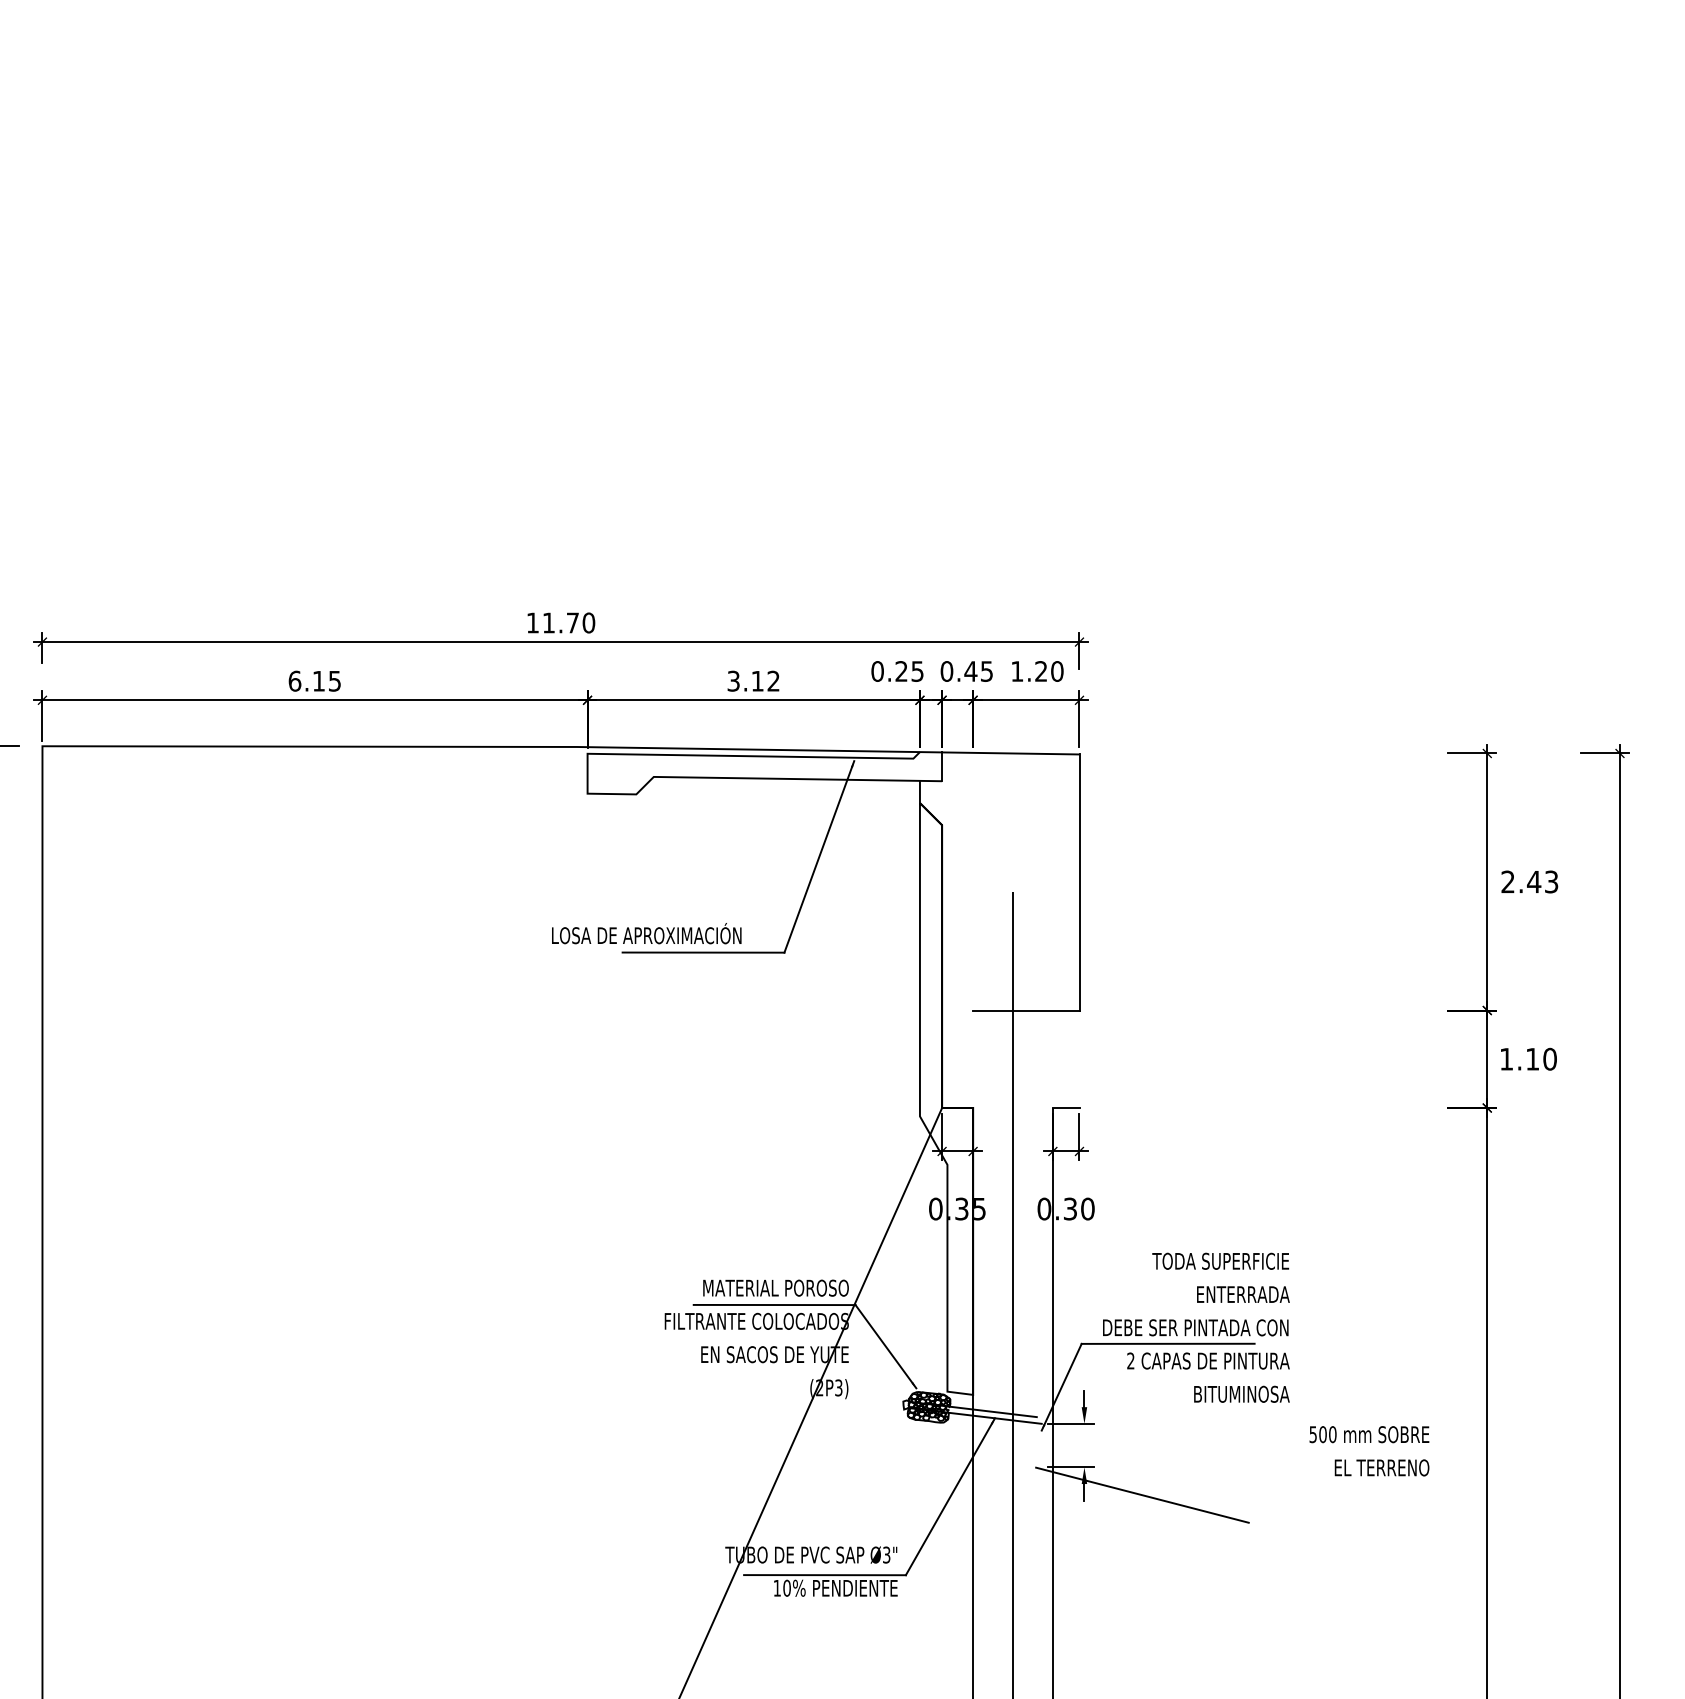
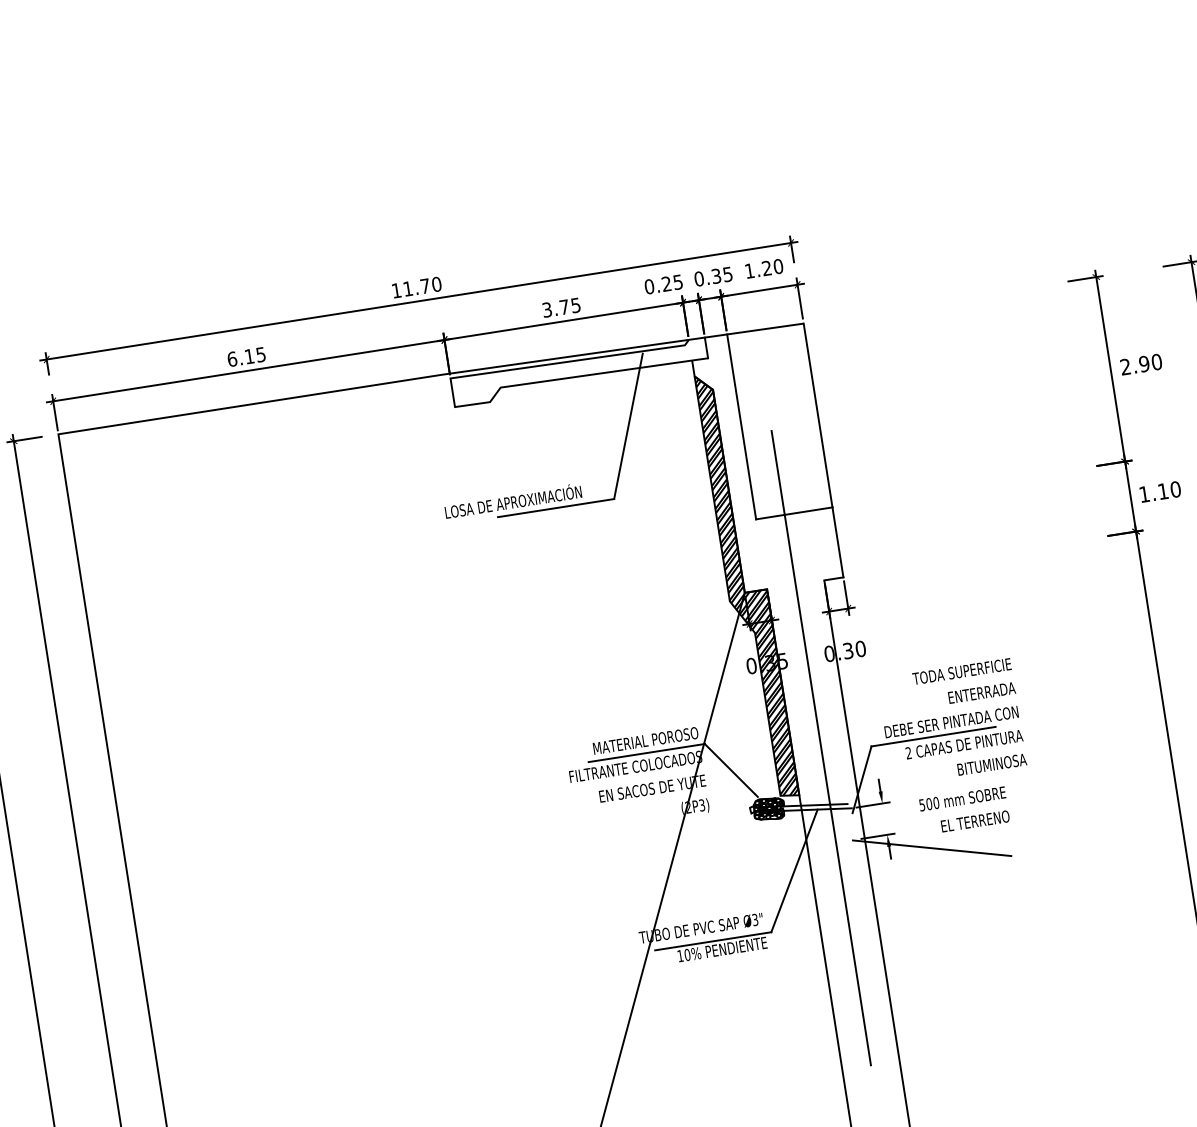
text: (970, 671) -> (716, 276), 0.45 -> 0.35
text: (765, 680) -> (569, 305), 3.12 -> 3.75
line: (973, 881) -> (741, 426), added
text: (1542, 881) -> (1150, 362), 2.43 -> 2.90
line: (1079, 1059) -> (837, 542), added
hatch: (946, 1100) -> (747, 586), added
text: (1369, 1451) -> (964, 811), moved

